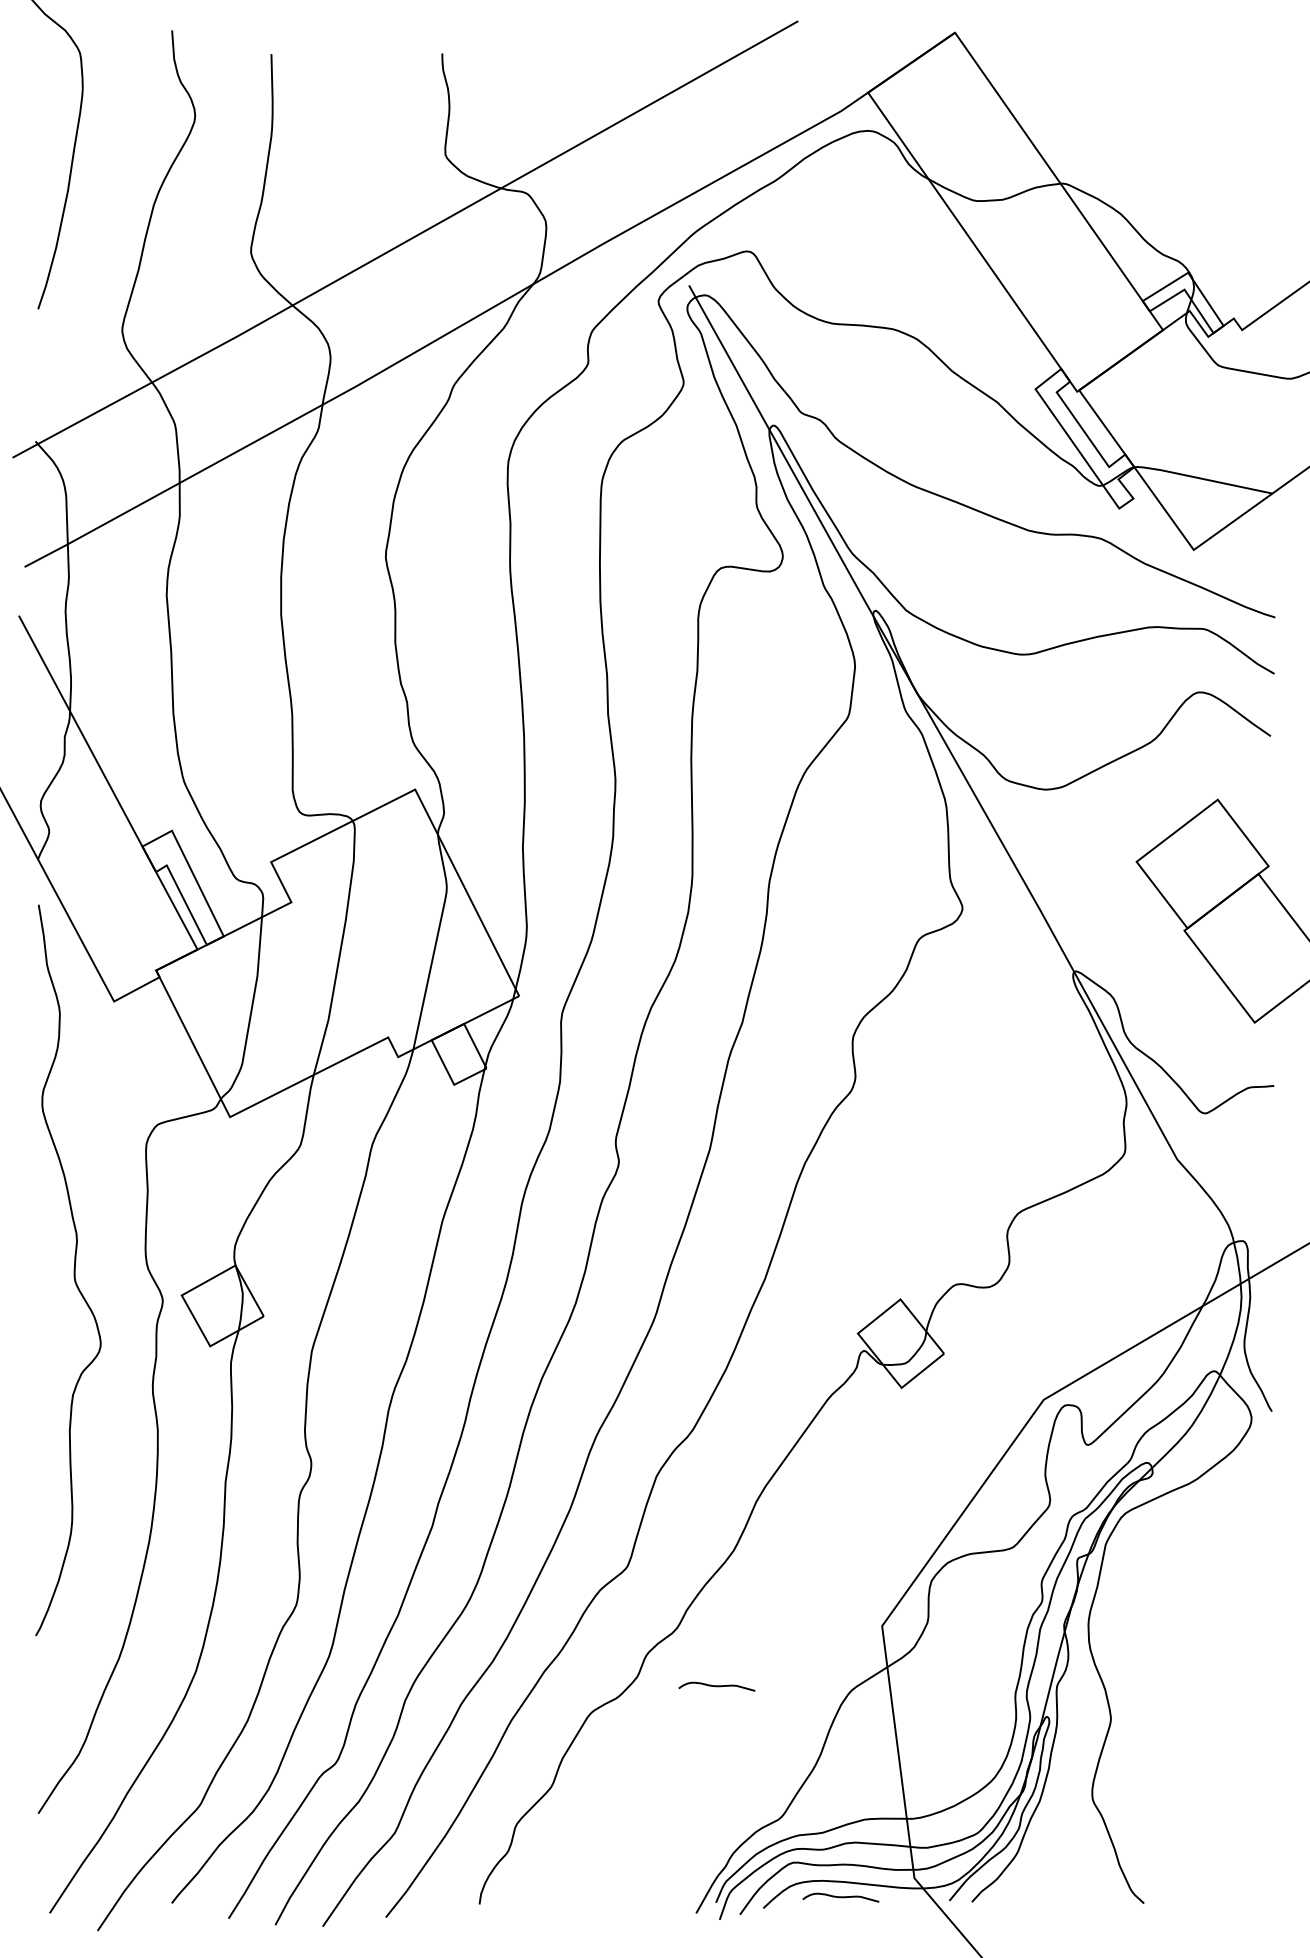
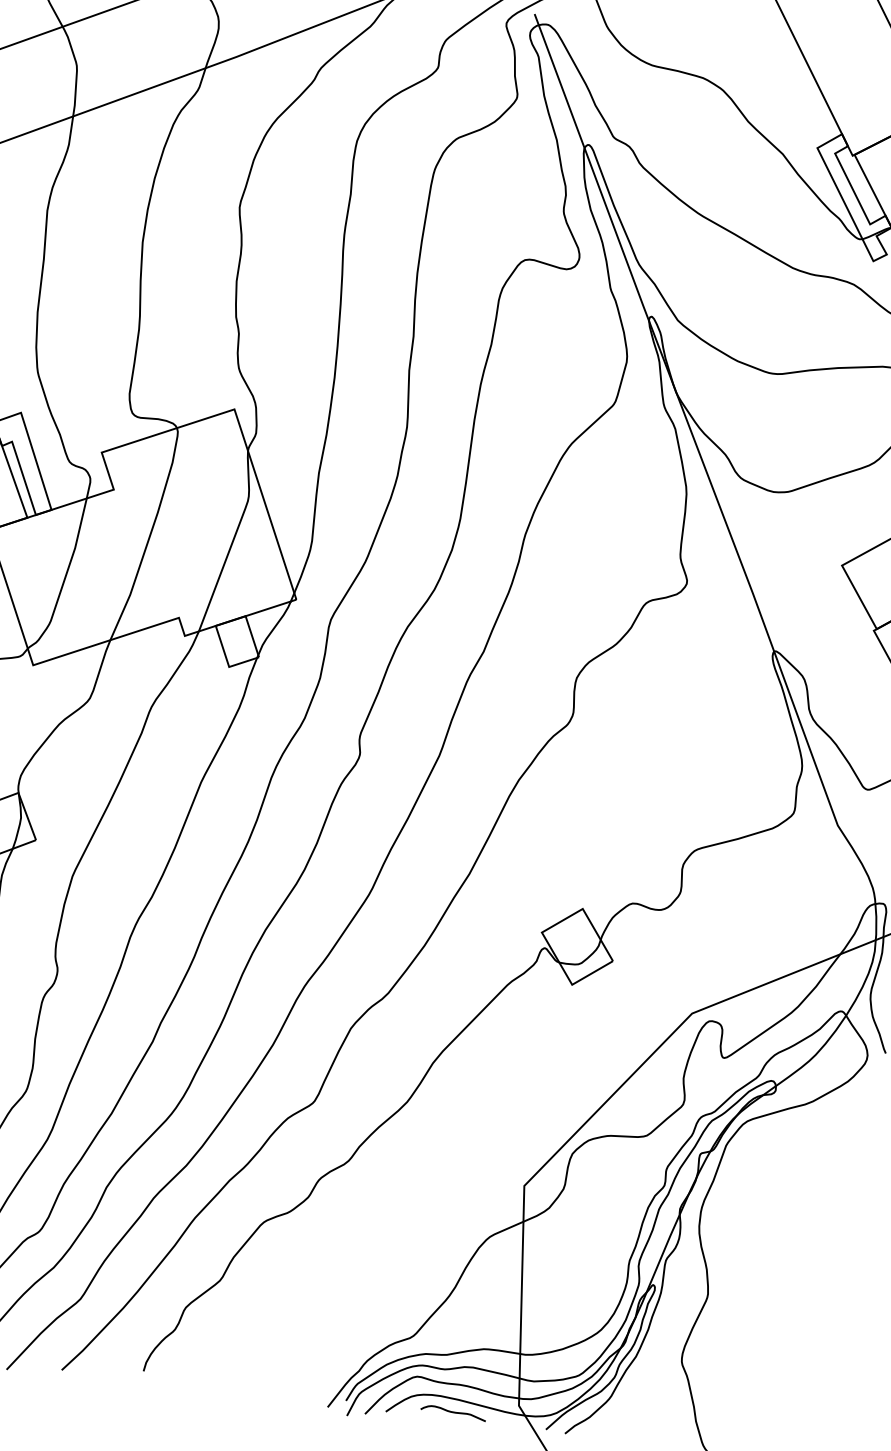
curve: (716, 1686) -> (374, 1215), removed

